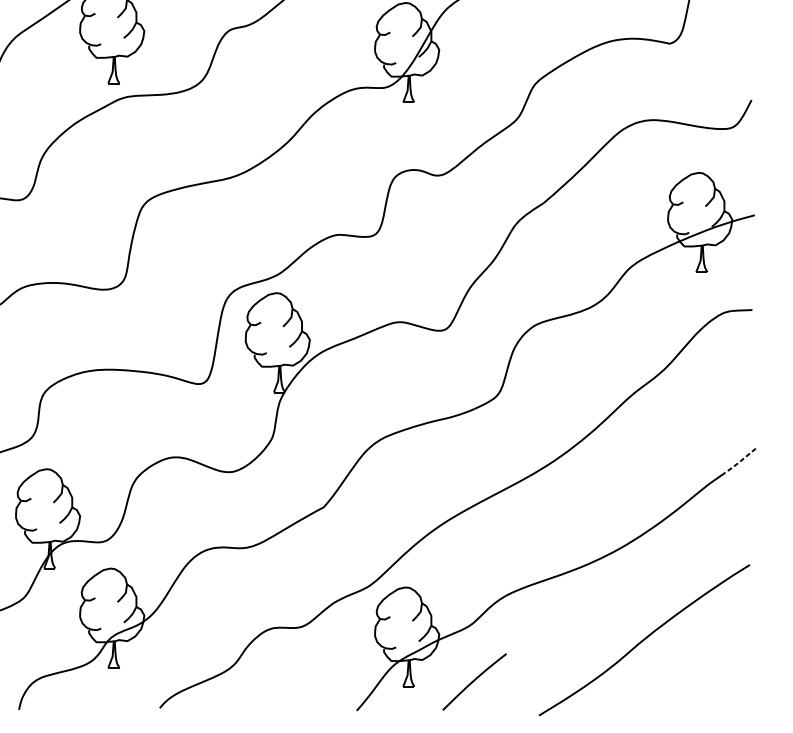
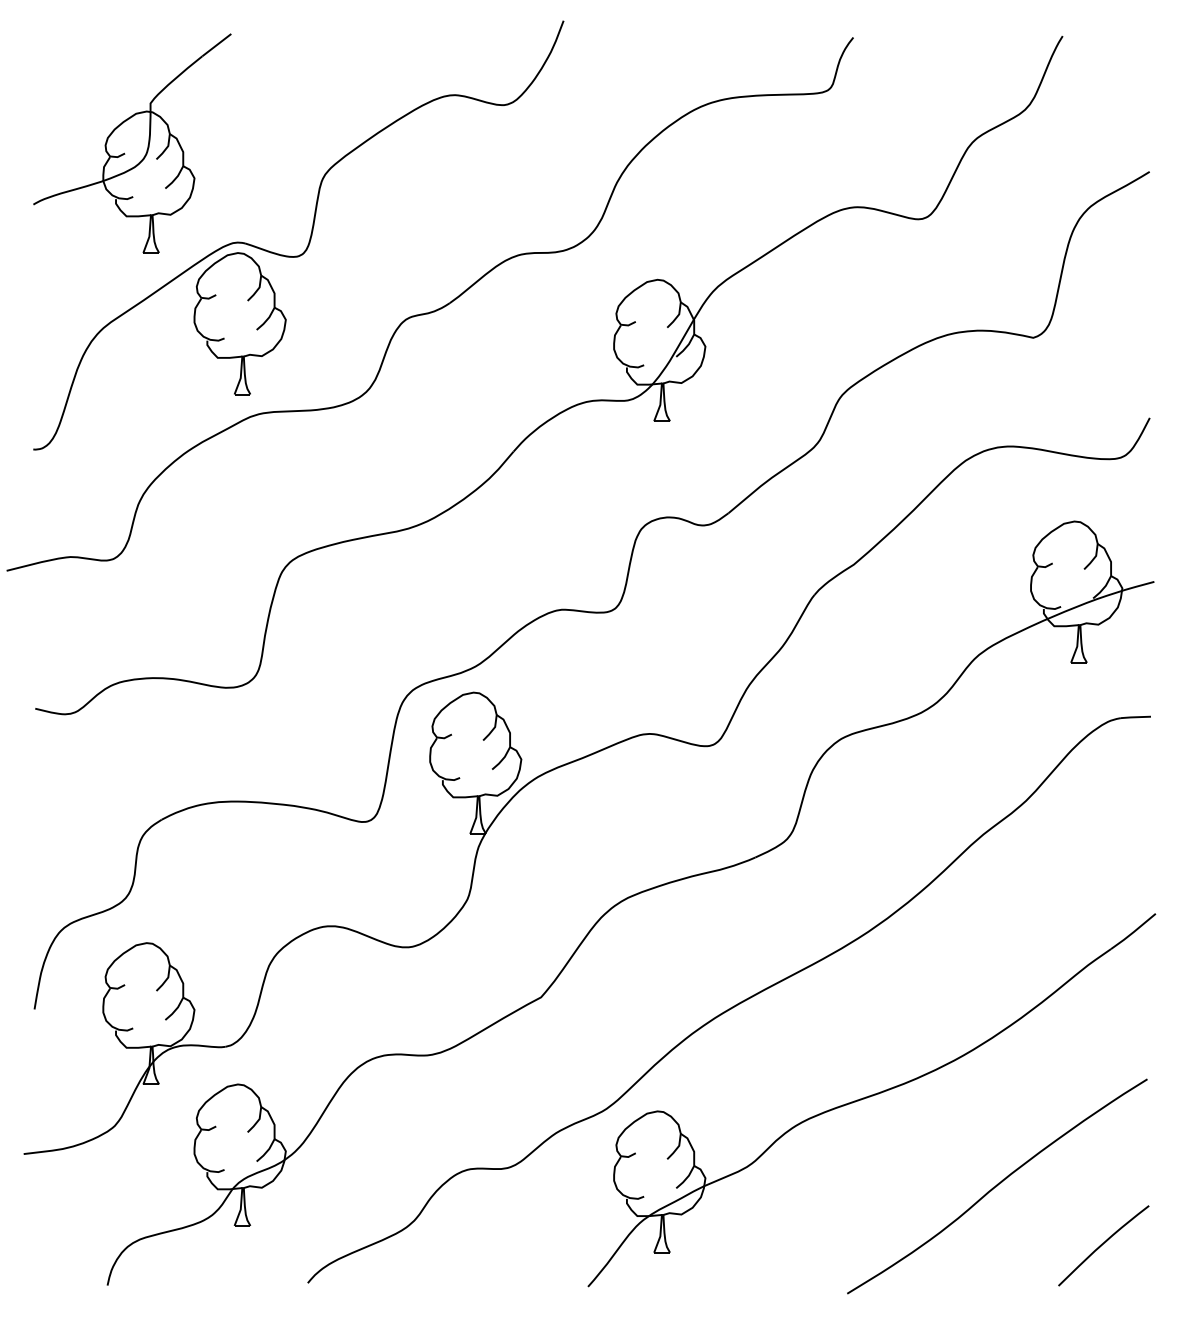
line: (740, 461) -> (1133, 931), dashed -> solid
curve: (474, 681) -> (1103, 1244), moved

